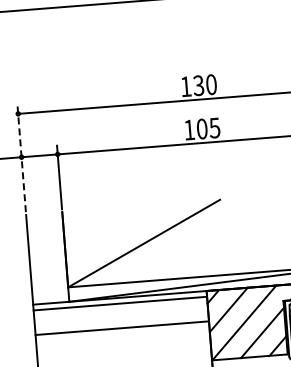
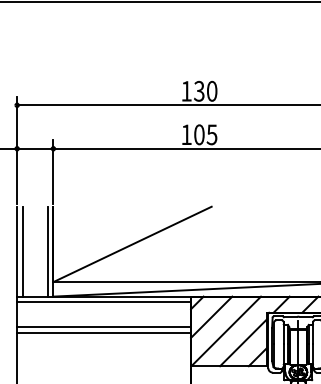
line: (22, 158) -> (17, 150), dashed -> solid
line: (59, 257) -> (47, 251), added
line: (35, 259) -> (22, 251), added
line: (123, 333) -> (104, 332), added

